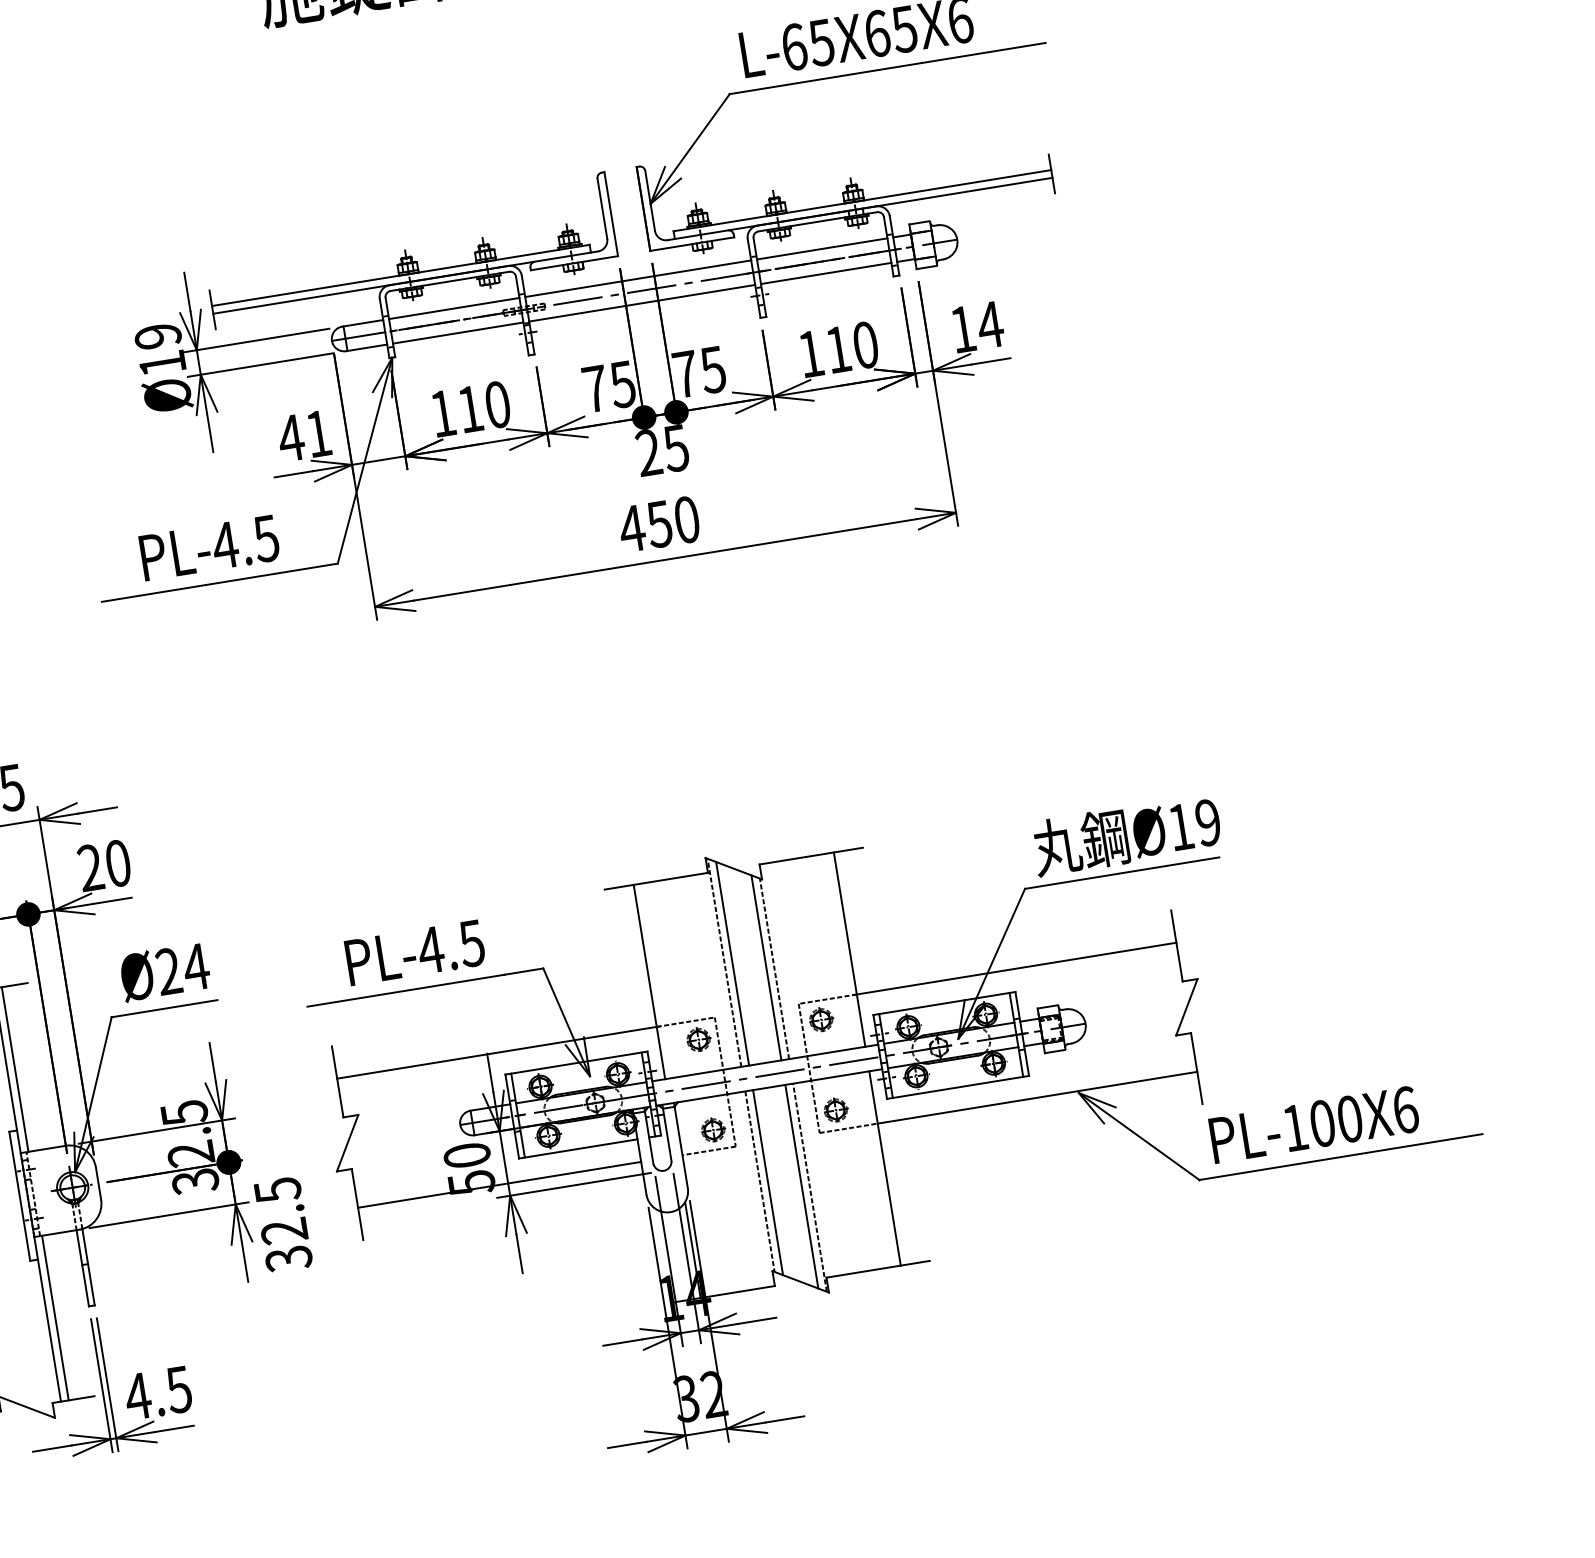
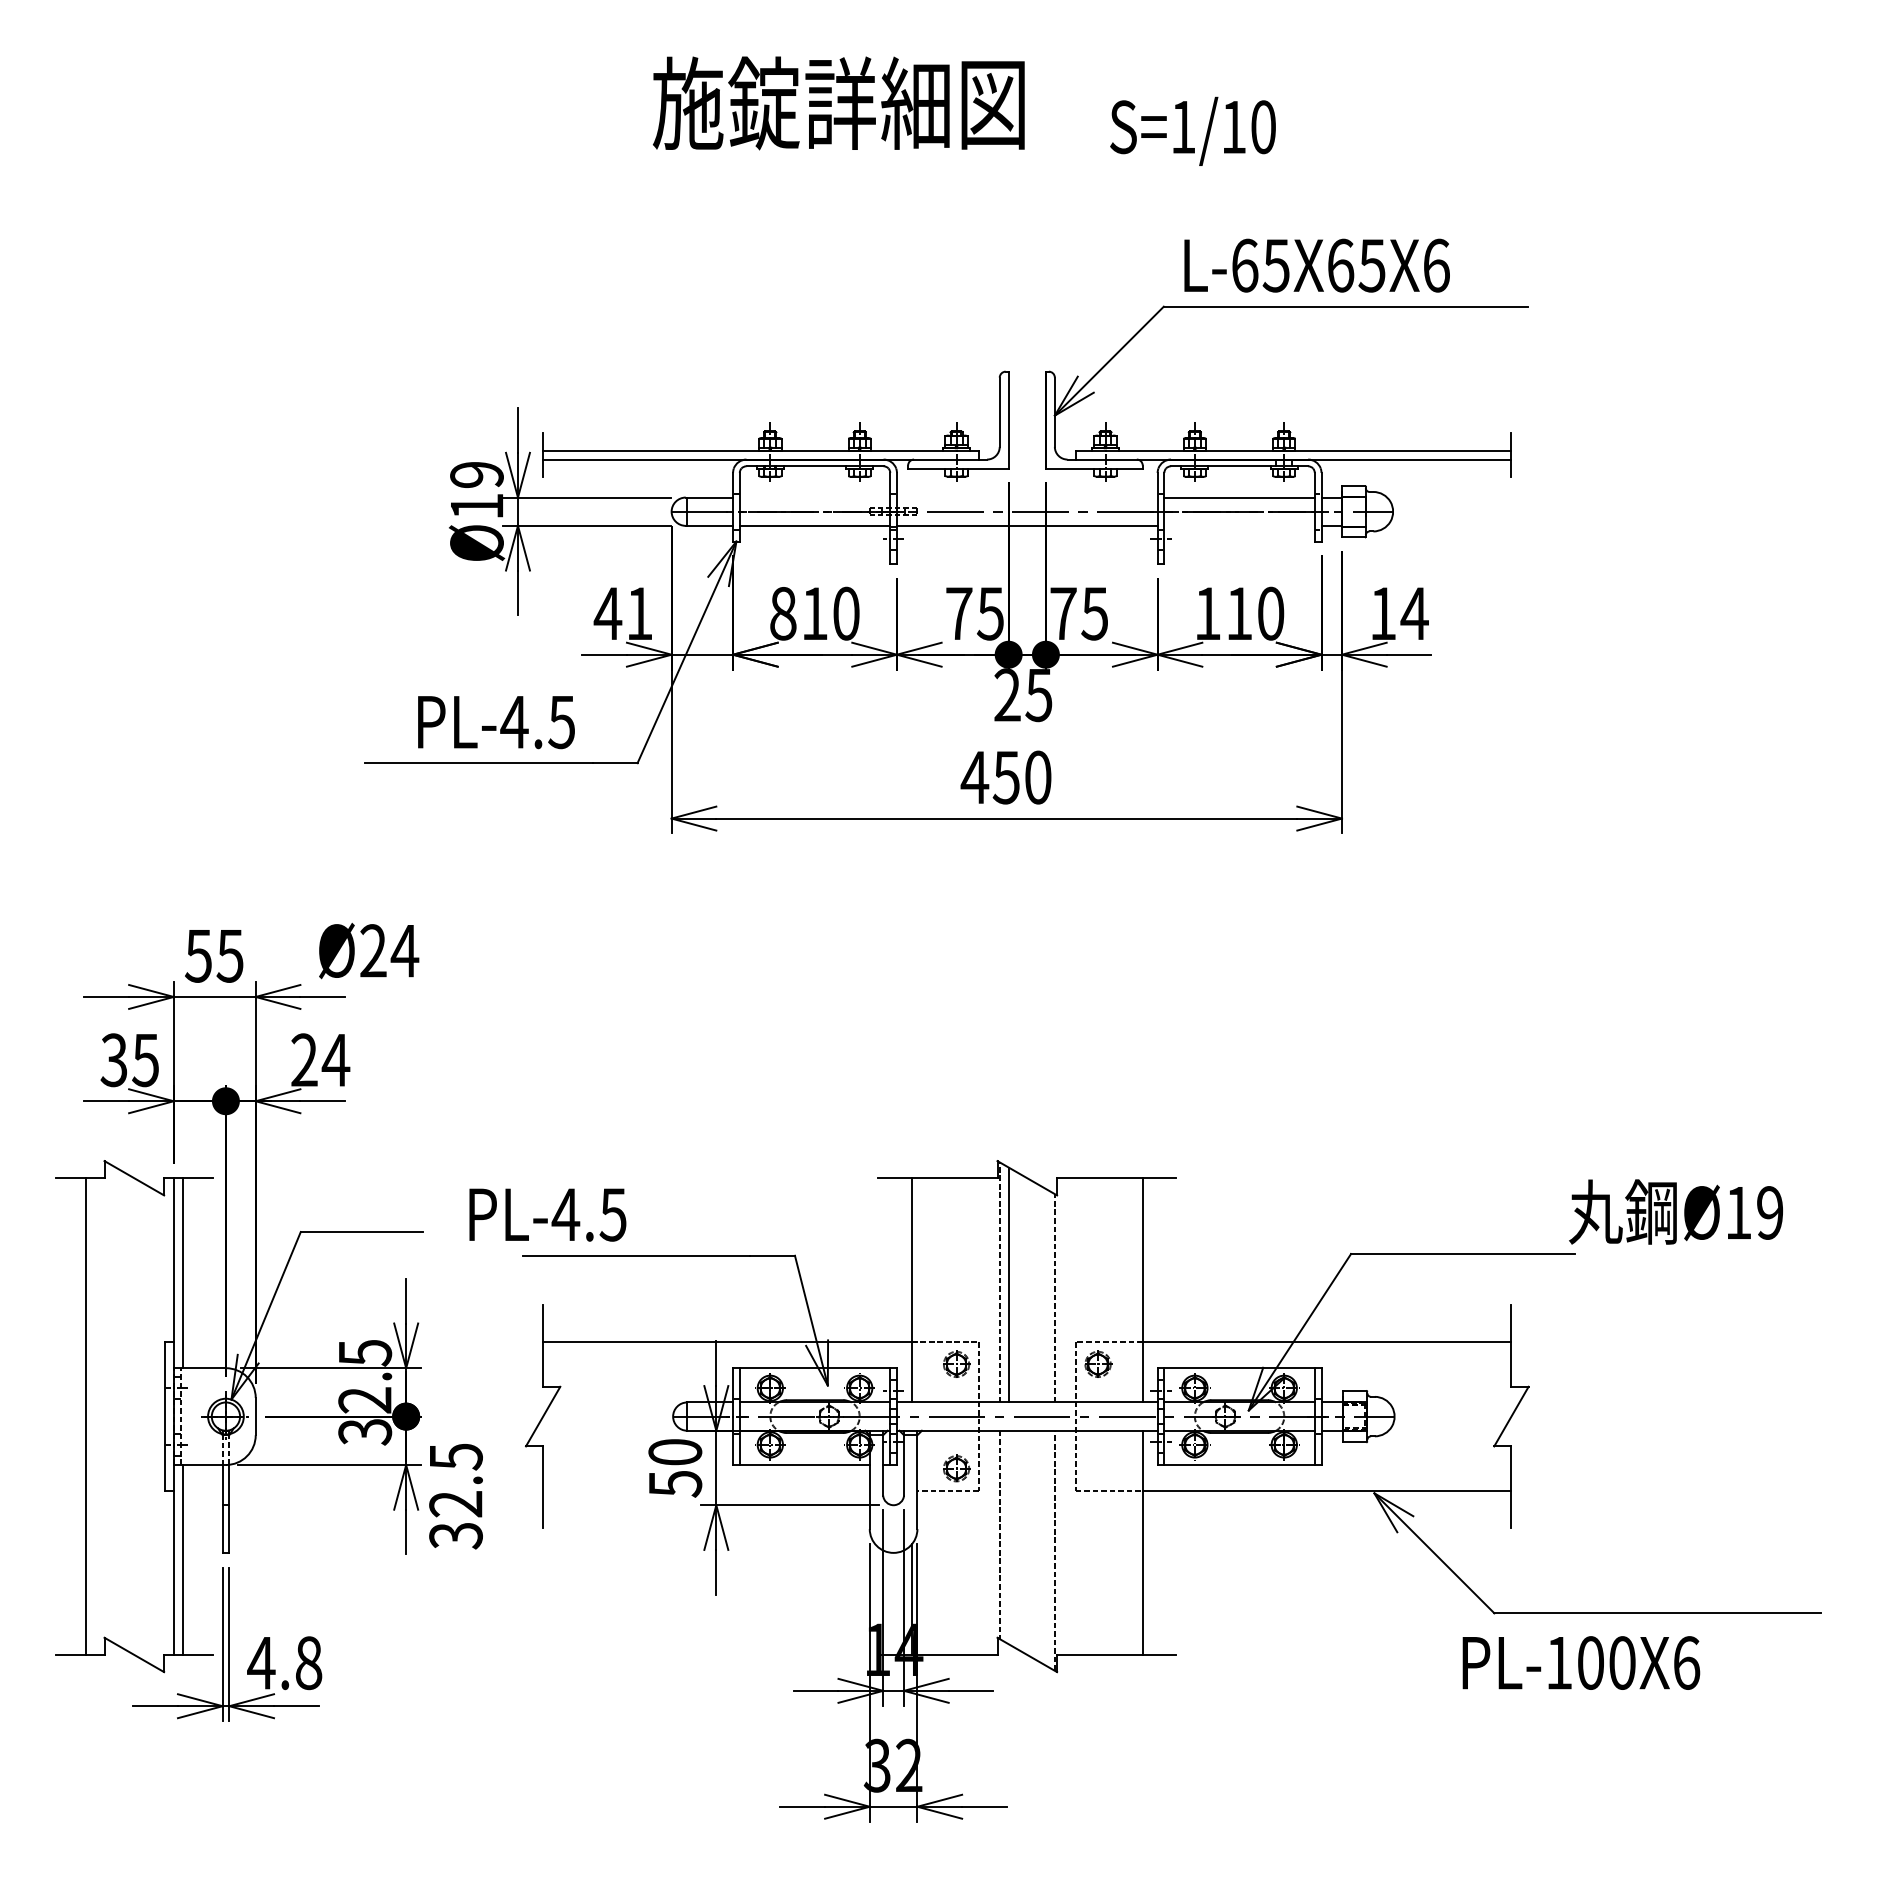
line: (826, 273) -> (1239, 525), removed
line: (637, 278) -> (1026, 497), removed
line: (453, 308) -> (814, 497), removed
text: (443, 413) -> (783, 613), 110 -> 810
text: (1126, 834) -> (1675, 1211), moved
text: (117, 863) -> (335, 1060), 20 -> 24
text: (414, 952) -> (547, 1214), moved
line: (766, 967) -> (1045, 1295), removed
text: (165, 971) -> (369, 950), moved
part: (836, 1110) -> (1098, 1468), removed
text: (1314, 1124) -> (1581, 1662), moved
line: (767, 1182) -> (1008, 1537), removed
line: (499, 1185) -> (706, 1491), removed
line: (801, 1186) -> (1045, 1547), removed
text: (178, 1390) -> (308, 1663), 4.5 -> 4.8

